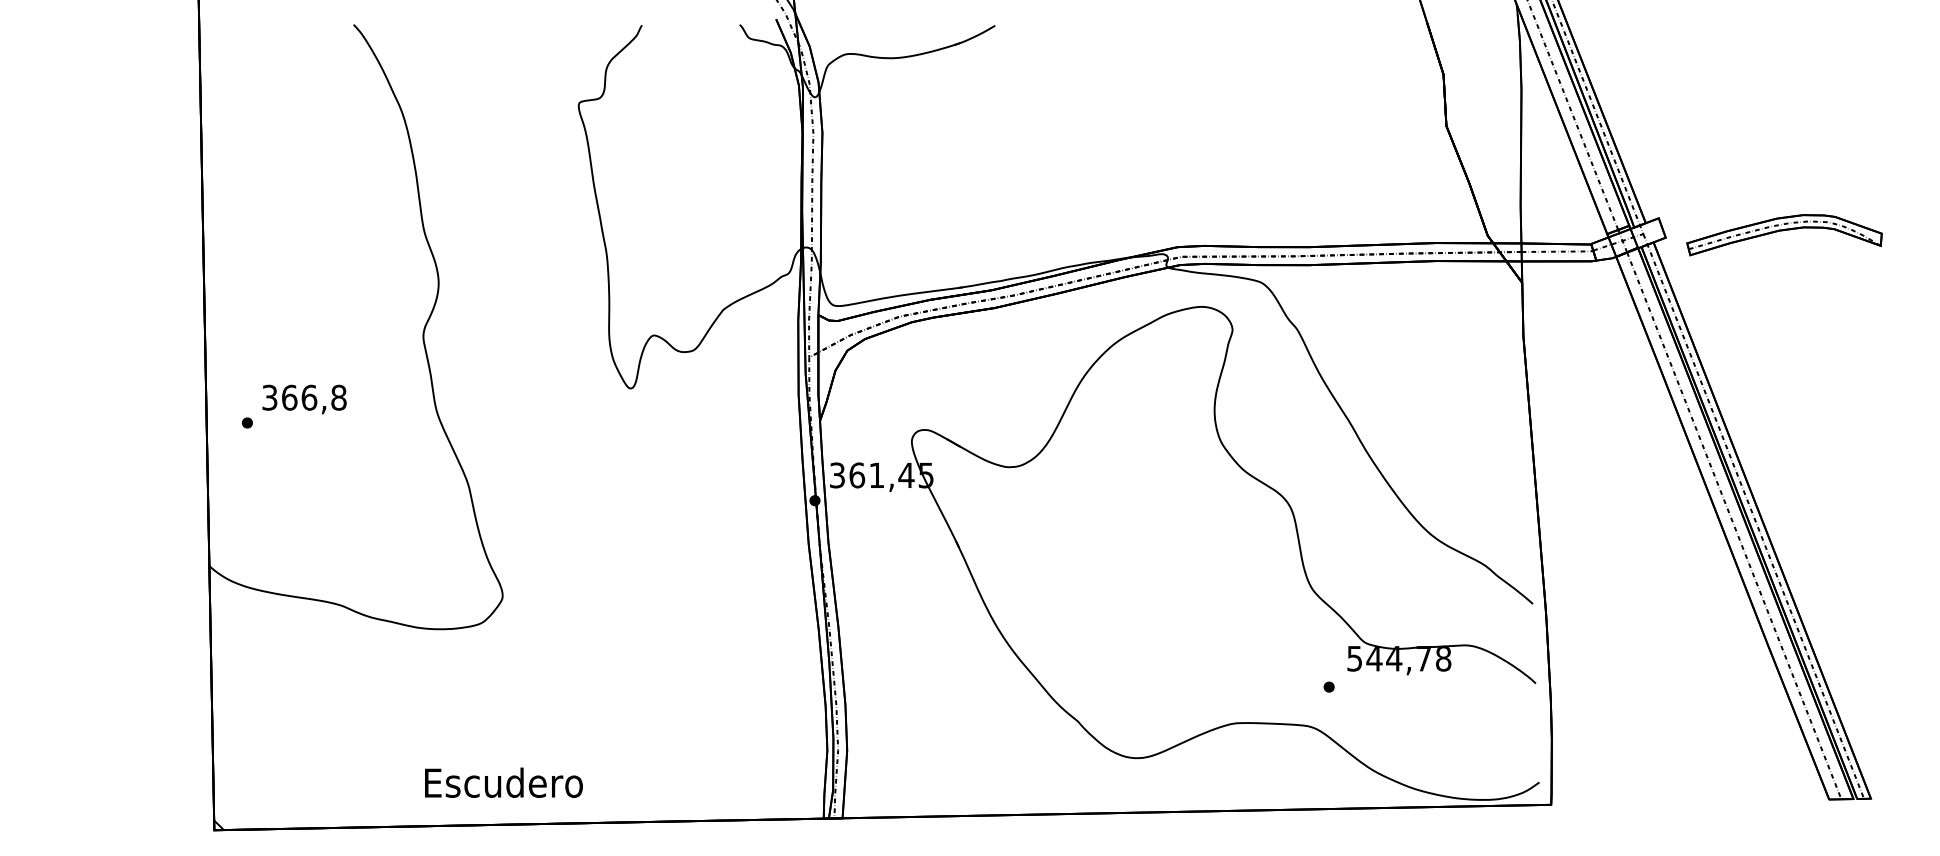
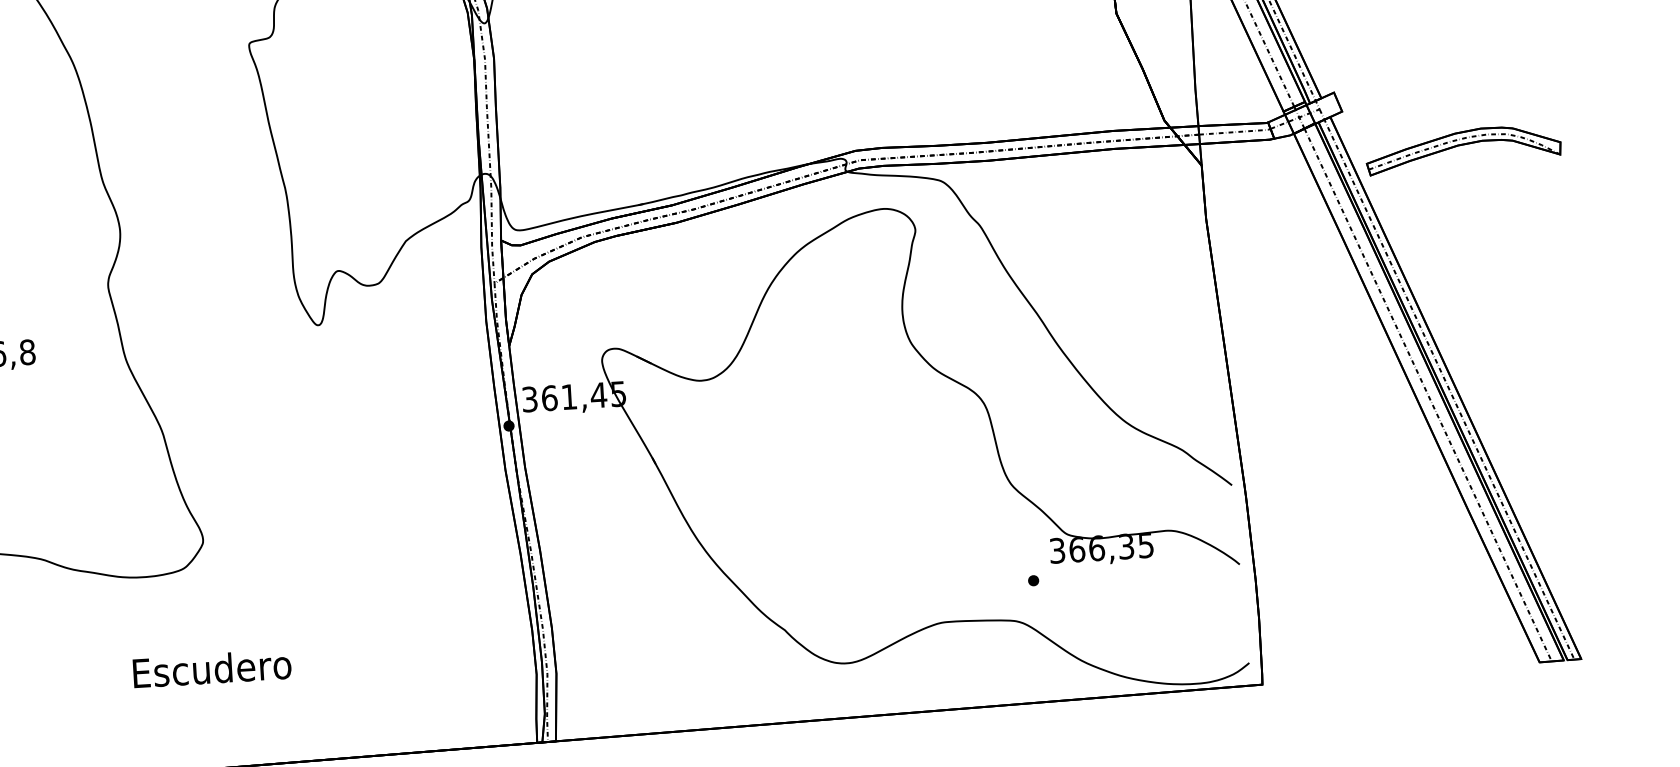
part: (1784, 235) -> (1463, 150), moved
text: (1399, 658) -> (1102, 547), 544,78 -> 366,35
text: (503, 782) -> (211, 668), moved

